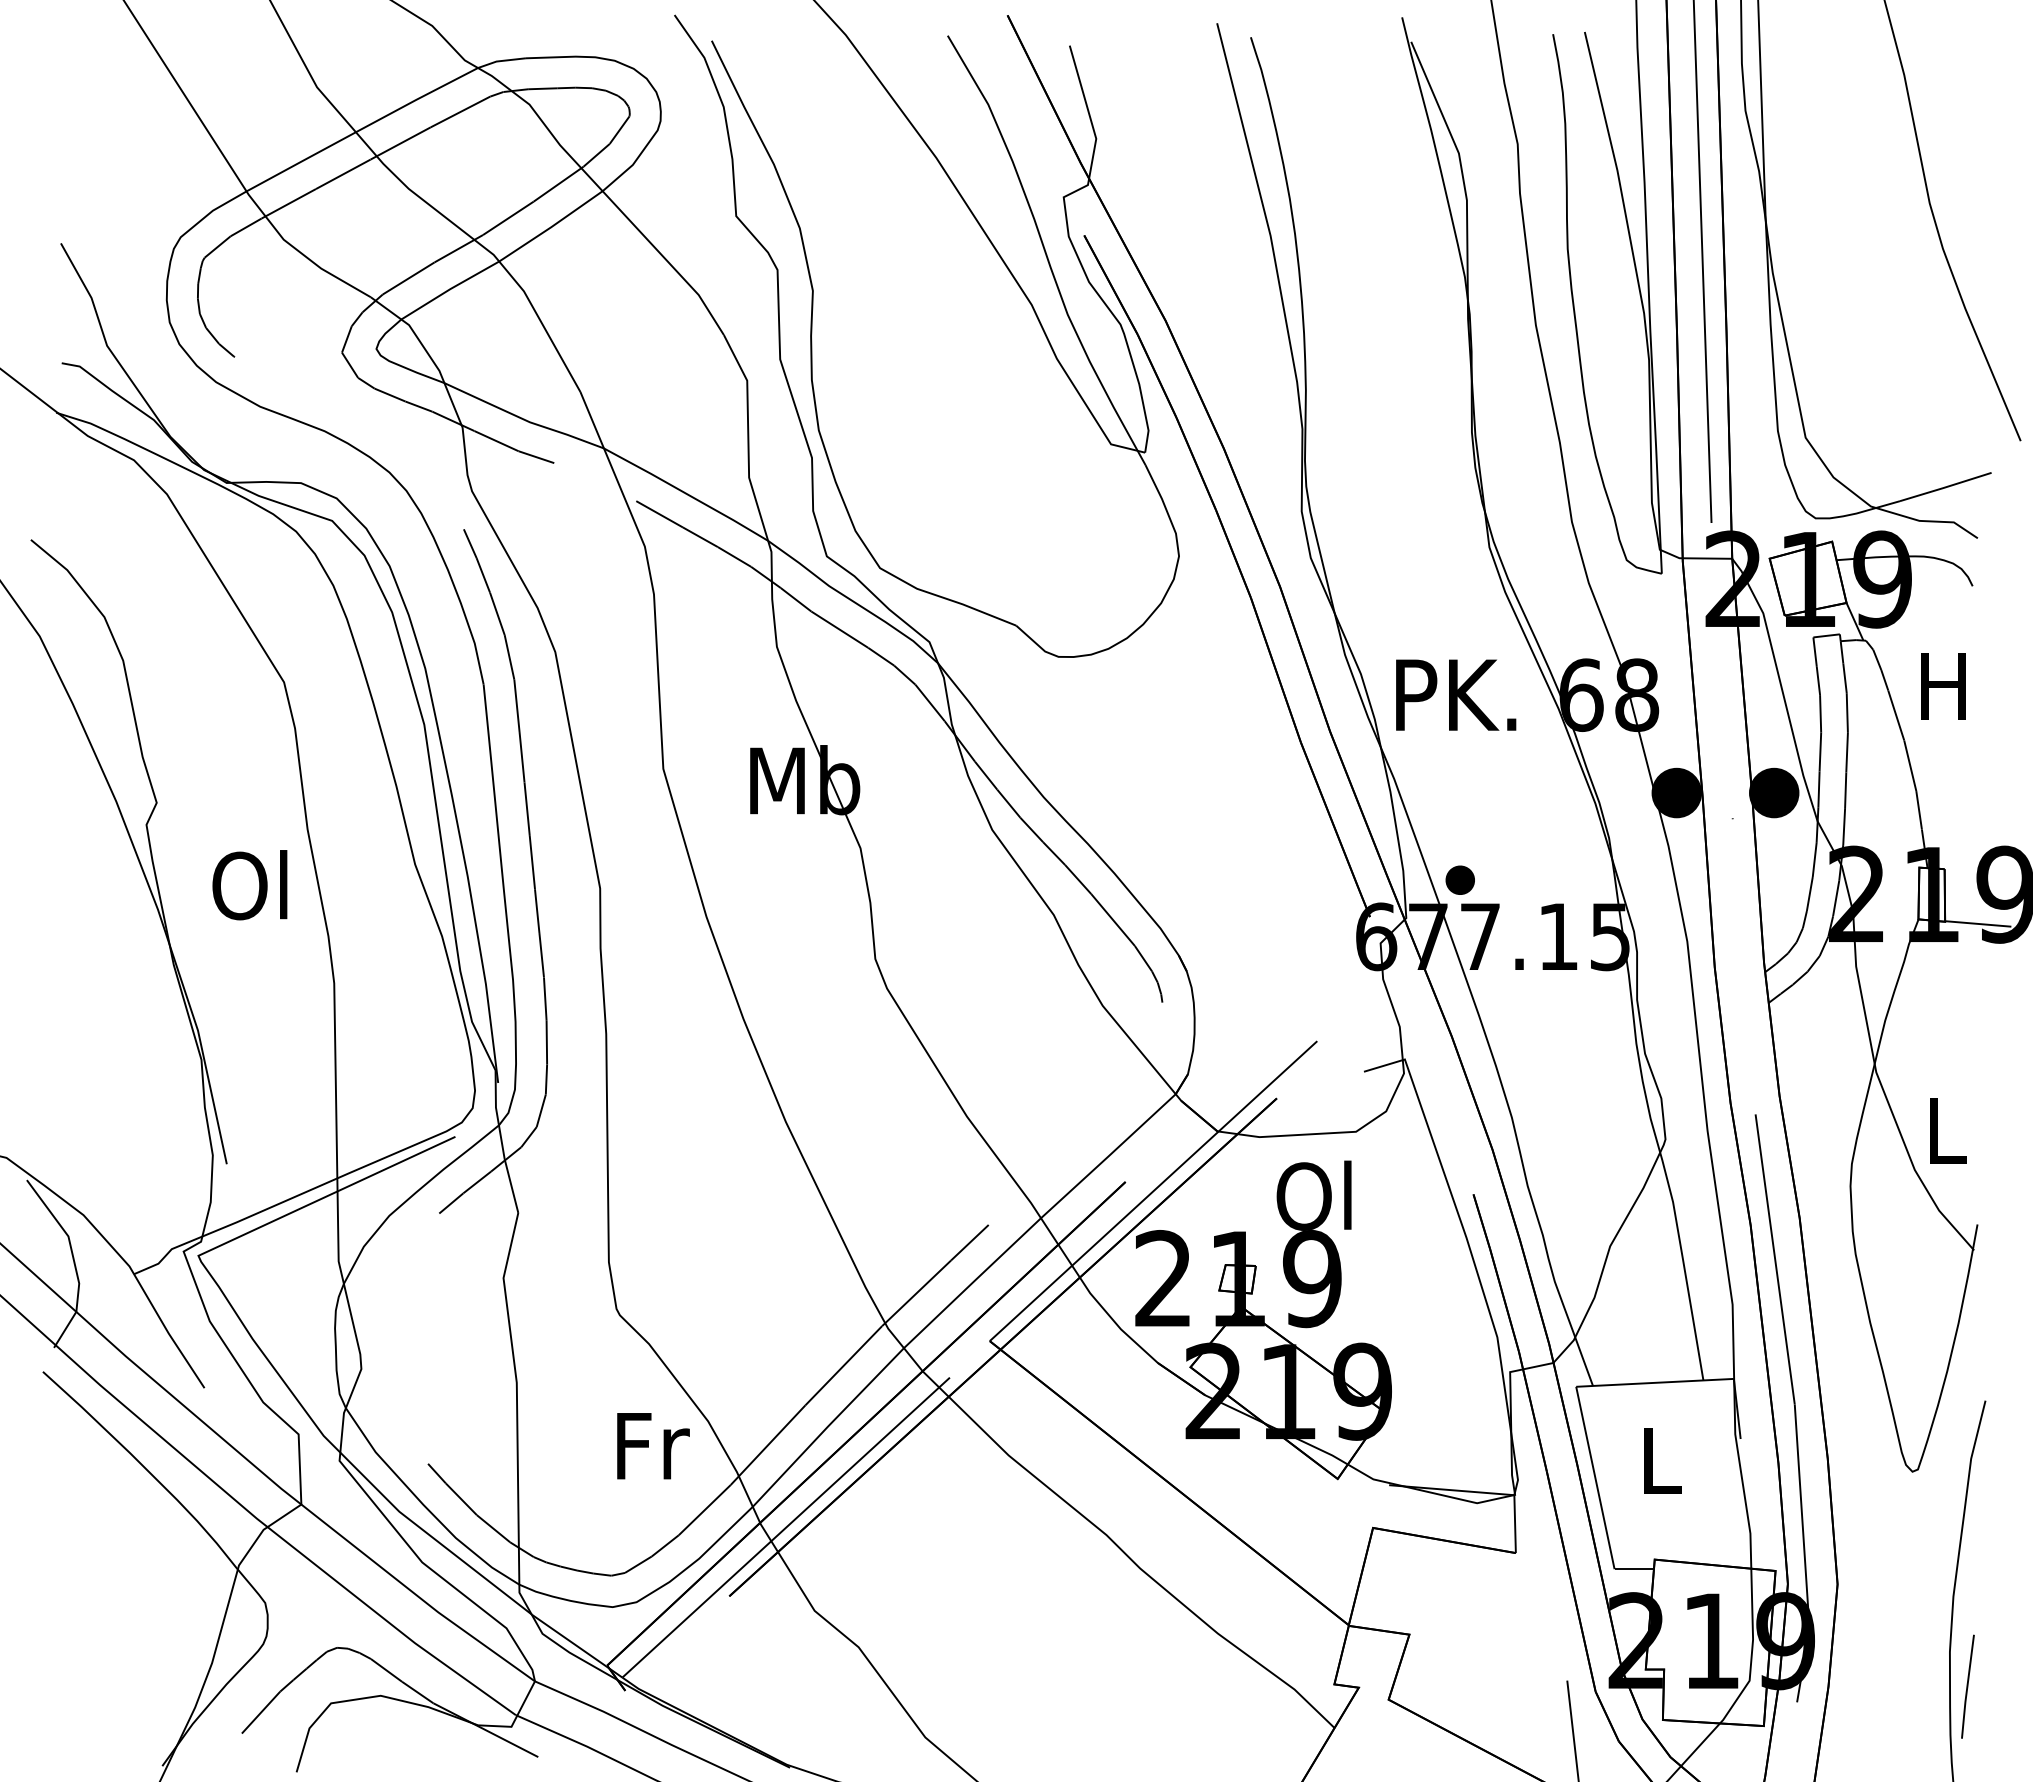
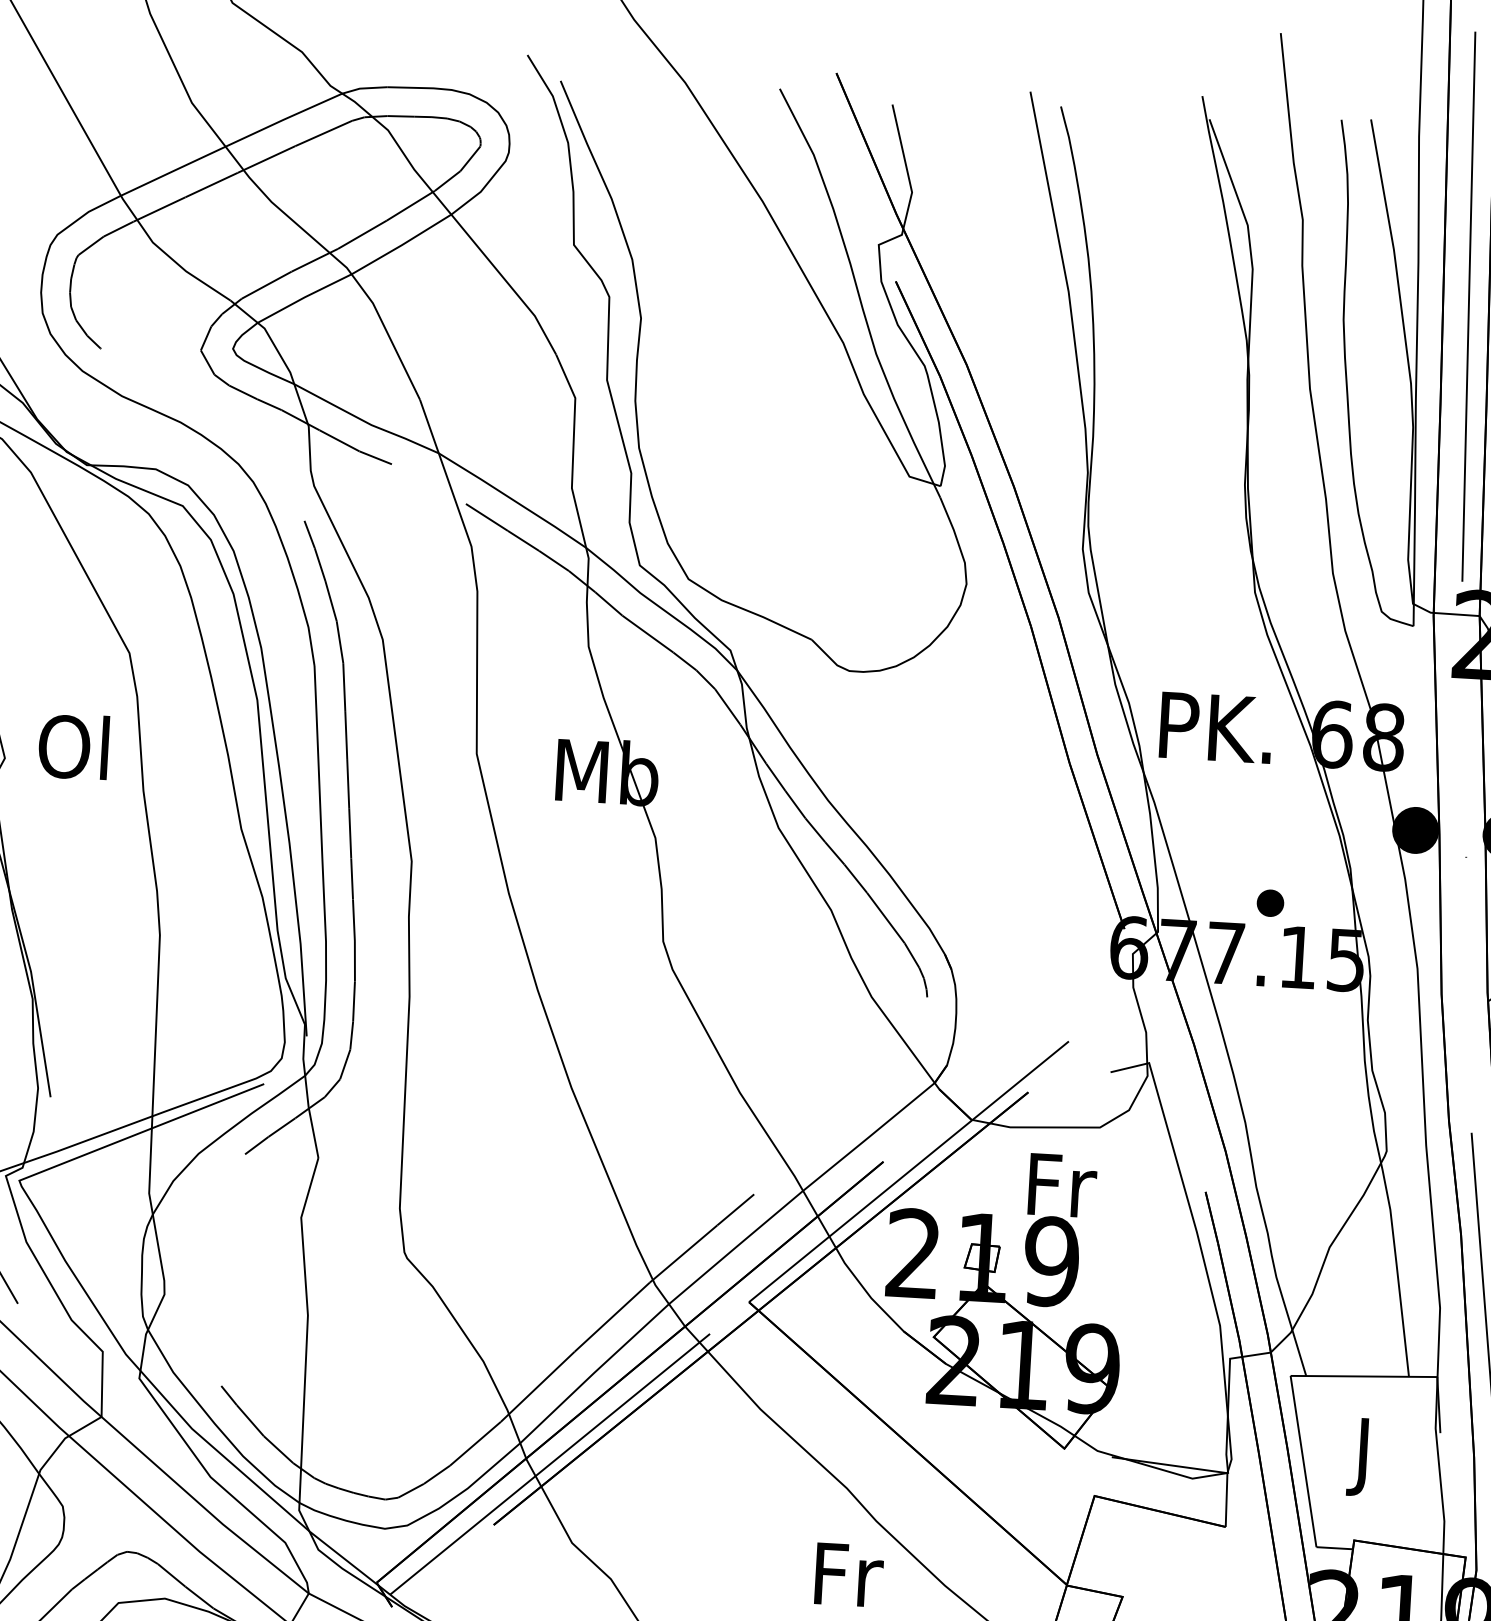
part: (1459, 879) -> (1269, 902), moved
text: (249, 885) -> (73, 746), moved
text: (1315, 1195) -> (1058, 1184), Ol -> Fr
text: (653, 1446) -> (849, 1575), moved
text: (1662, 1469) -> (1366, 1457), L -> J

